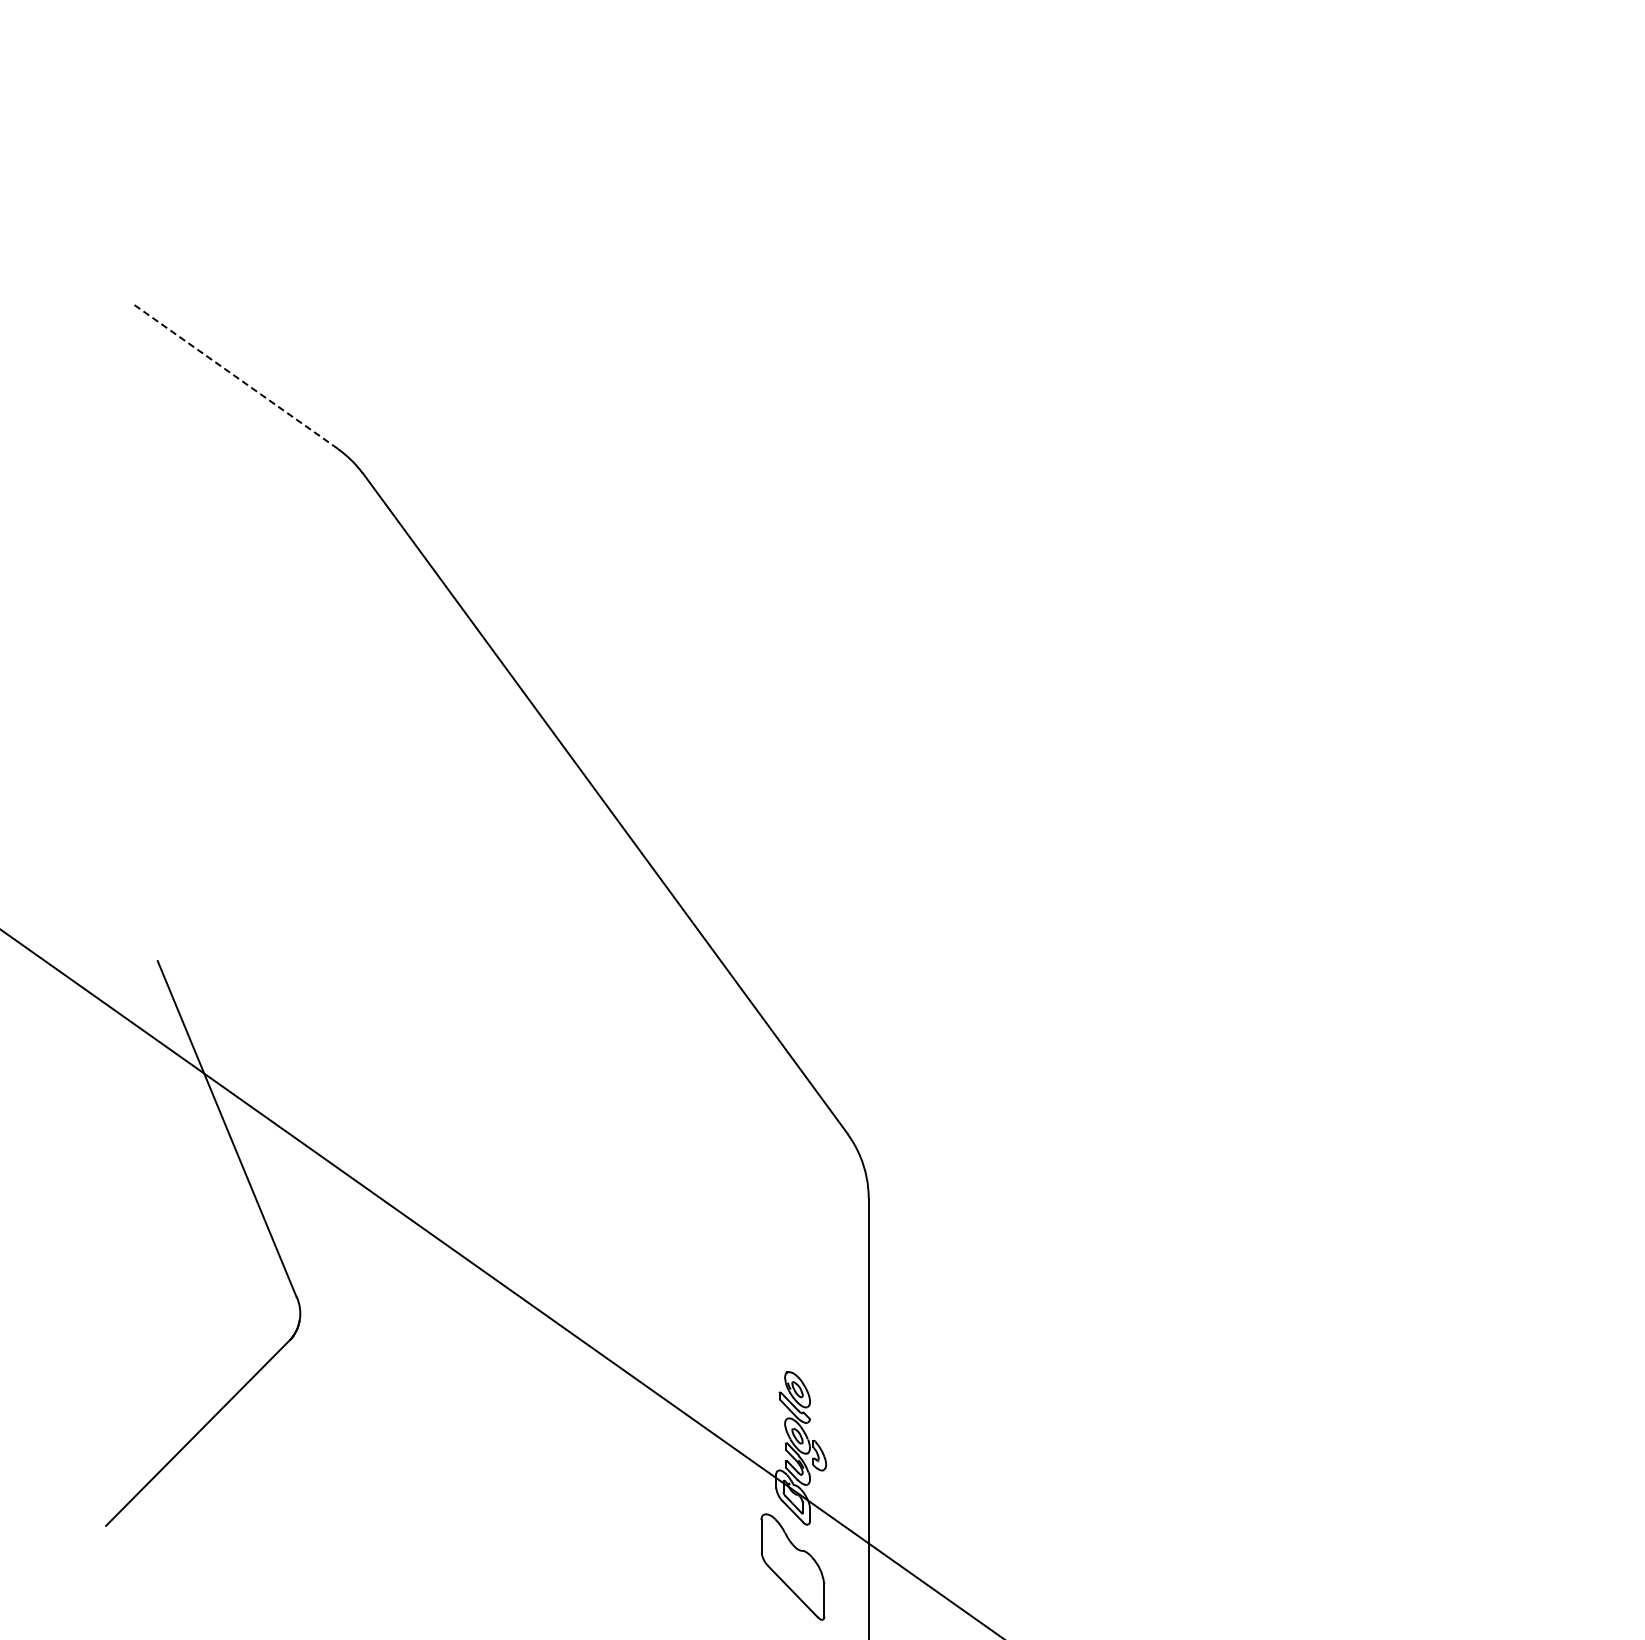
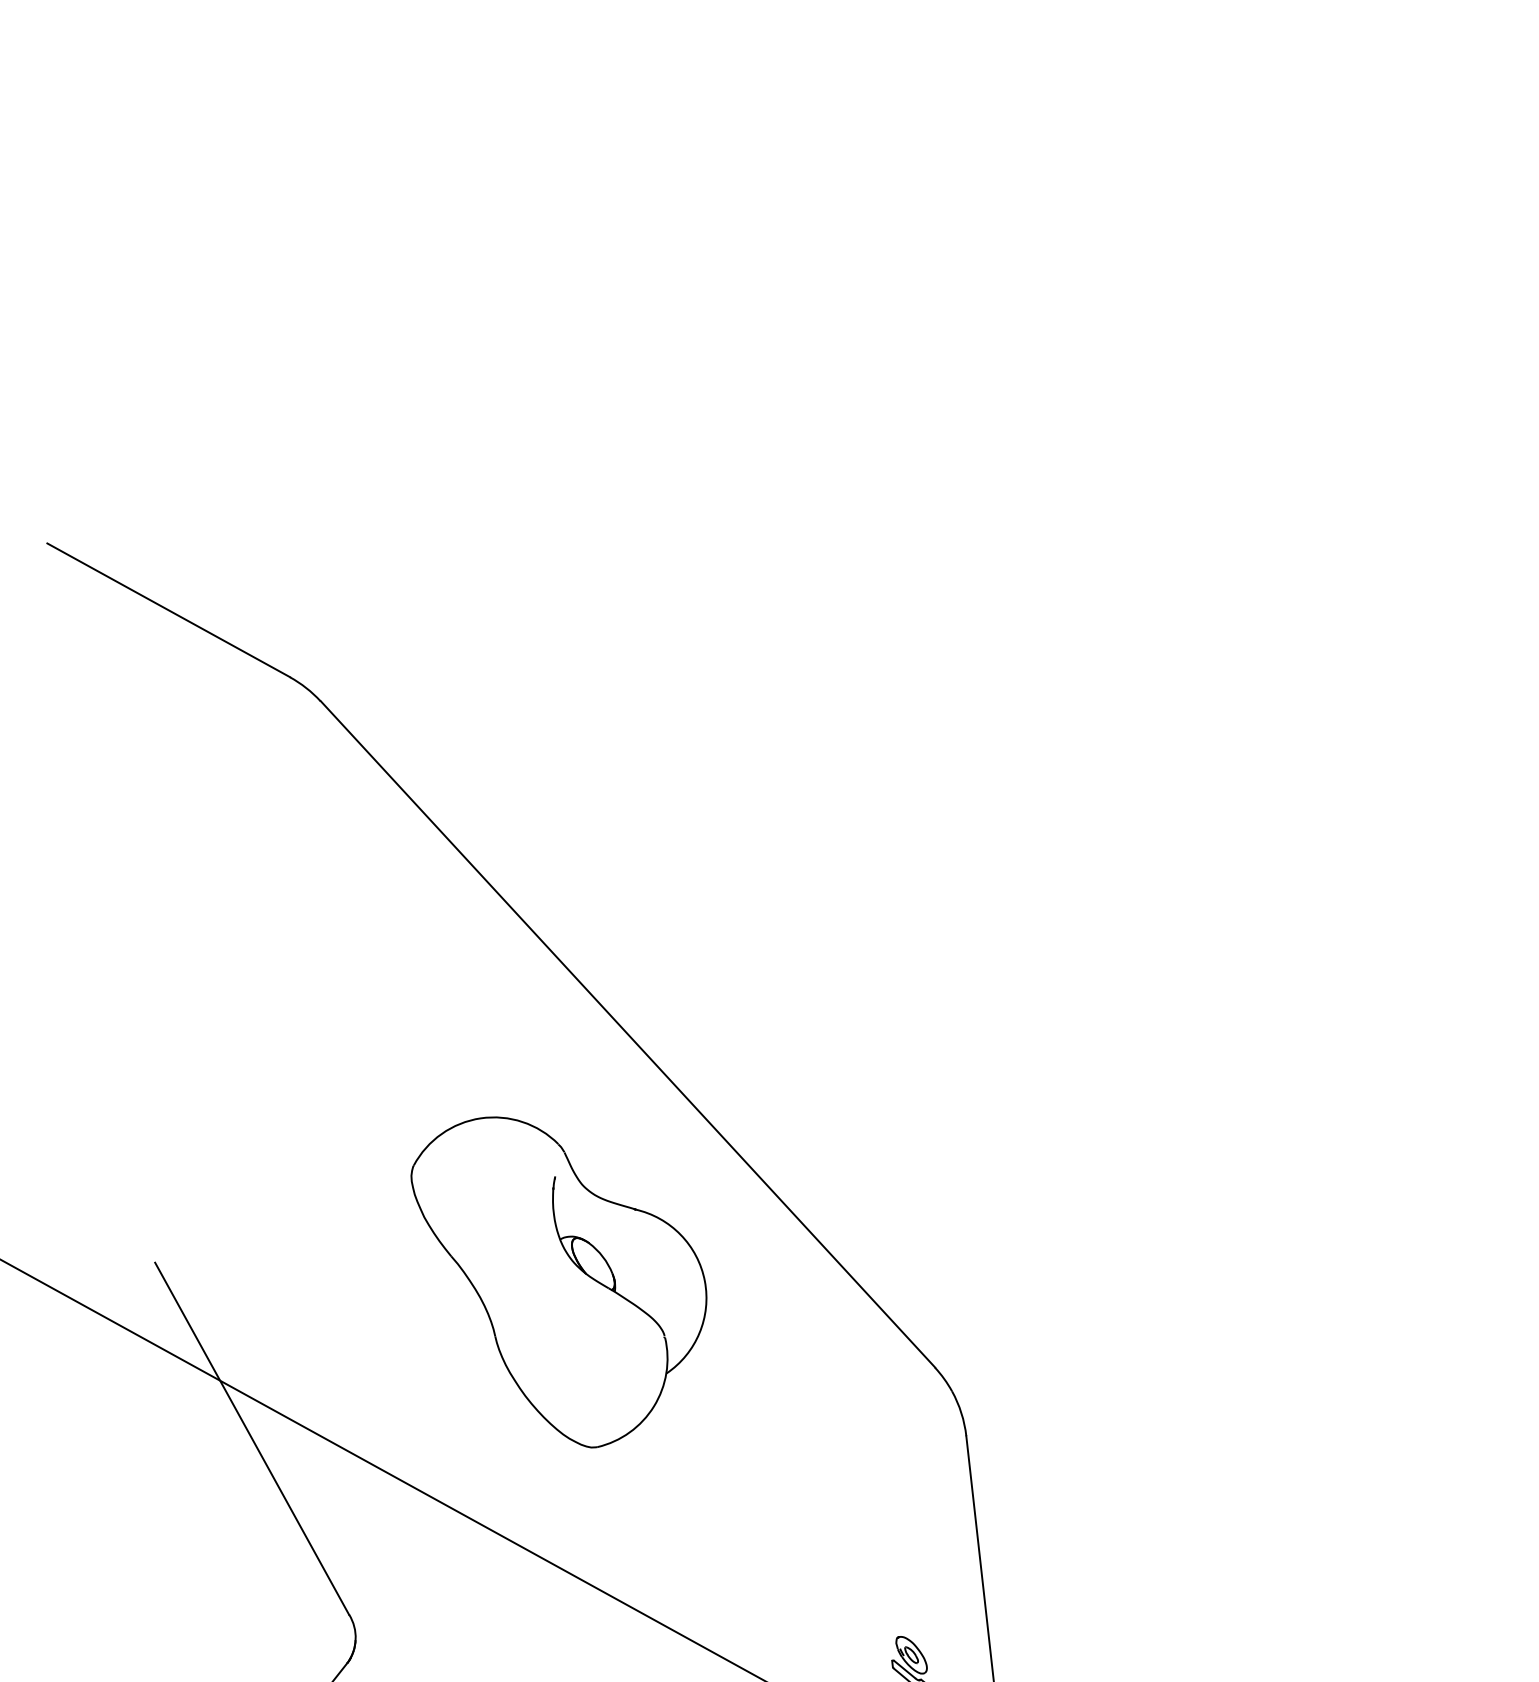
line: (235, 376) -> (168, 610), dashed -> solid
part: (522, 1017) -> (563, 1279), added

